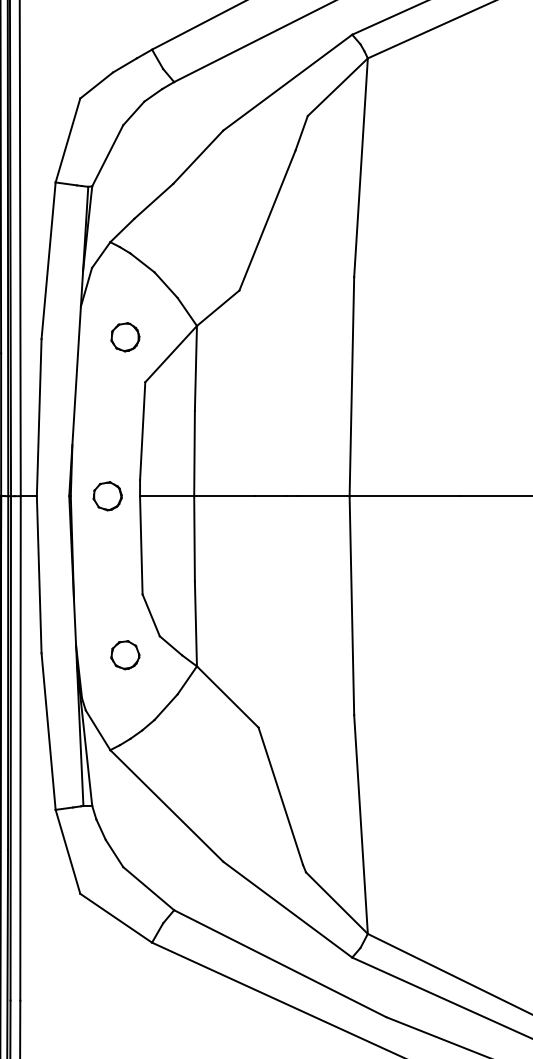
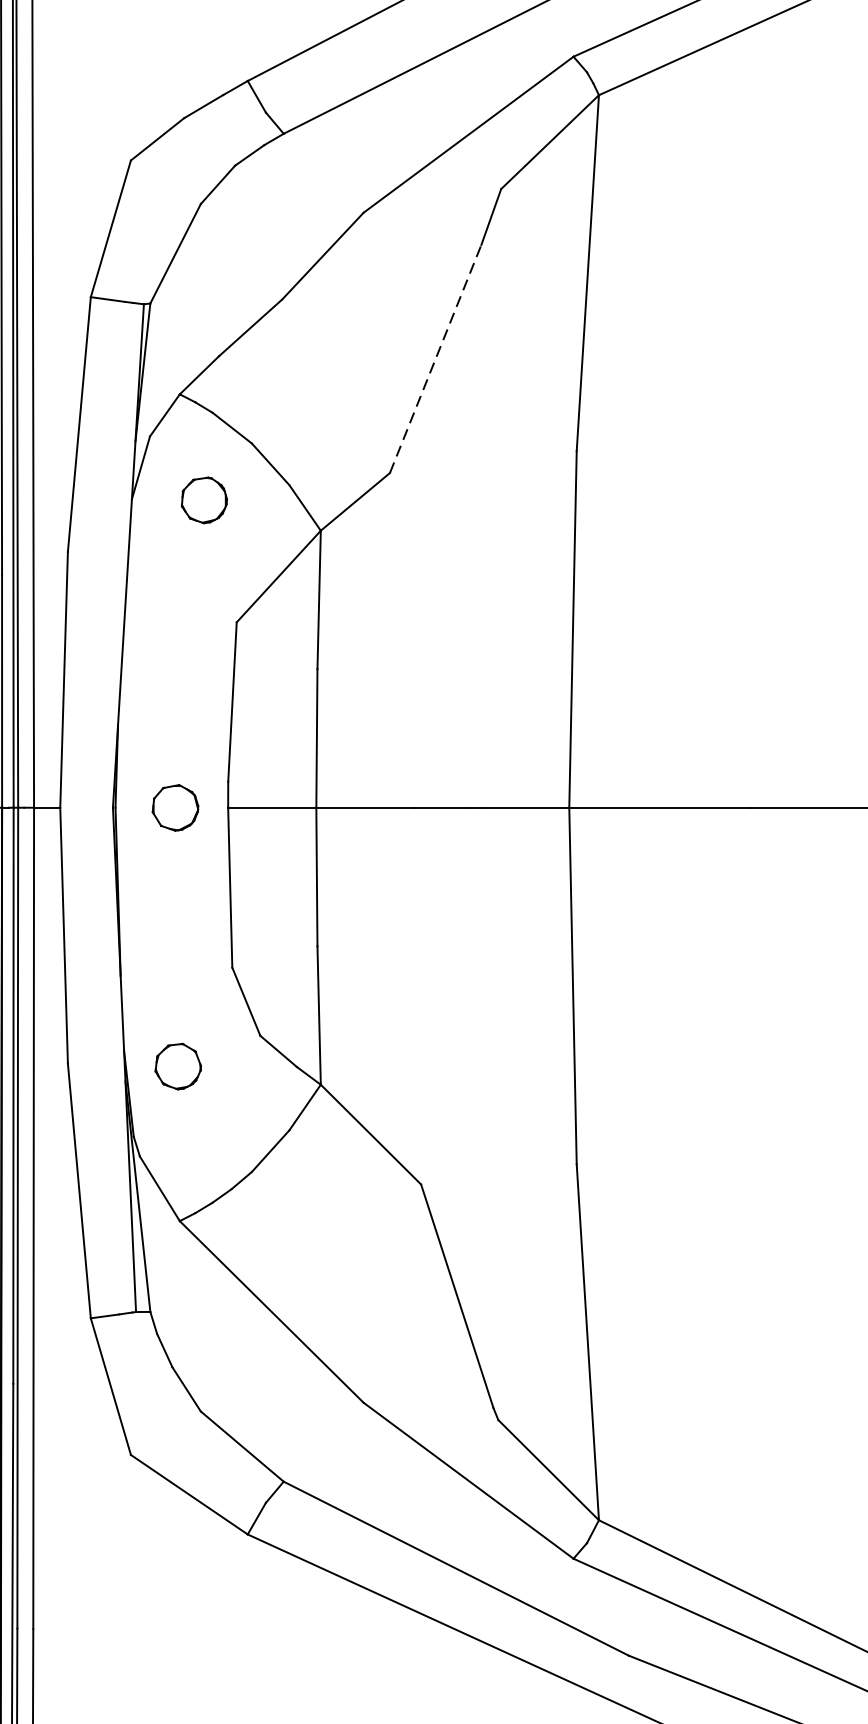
line: (267, 220) -> (435, 359), solid -> dashed
part: (125, 337) -> (204, 500), moved
part: (125, 655) -> (178, 1067), moved

